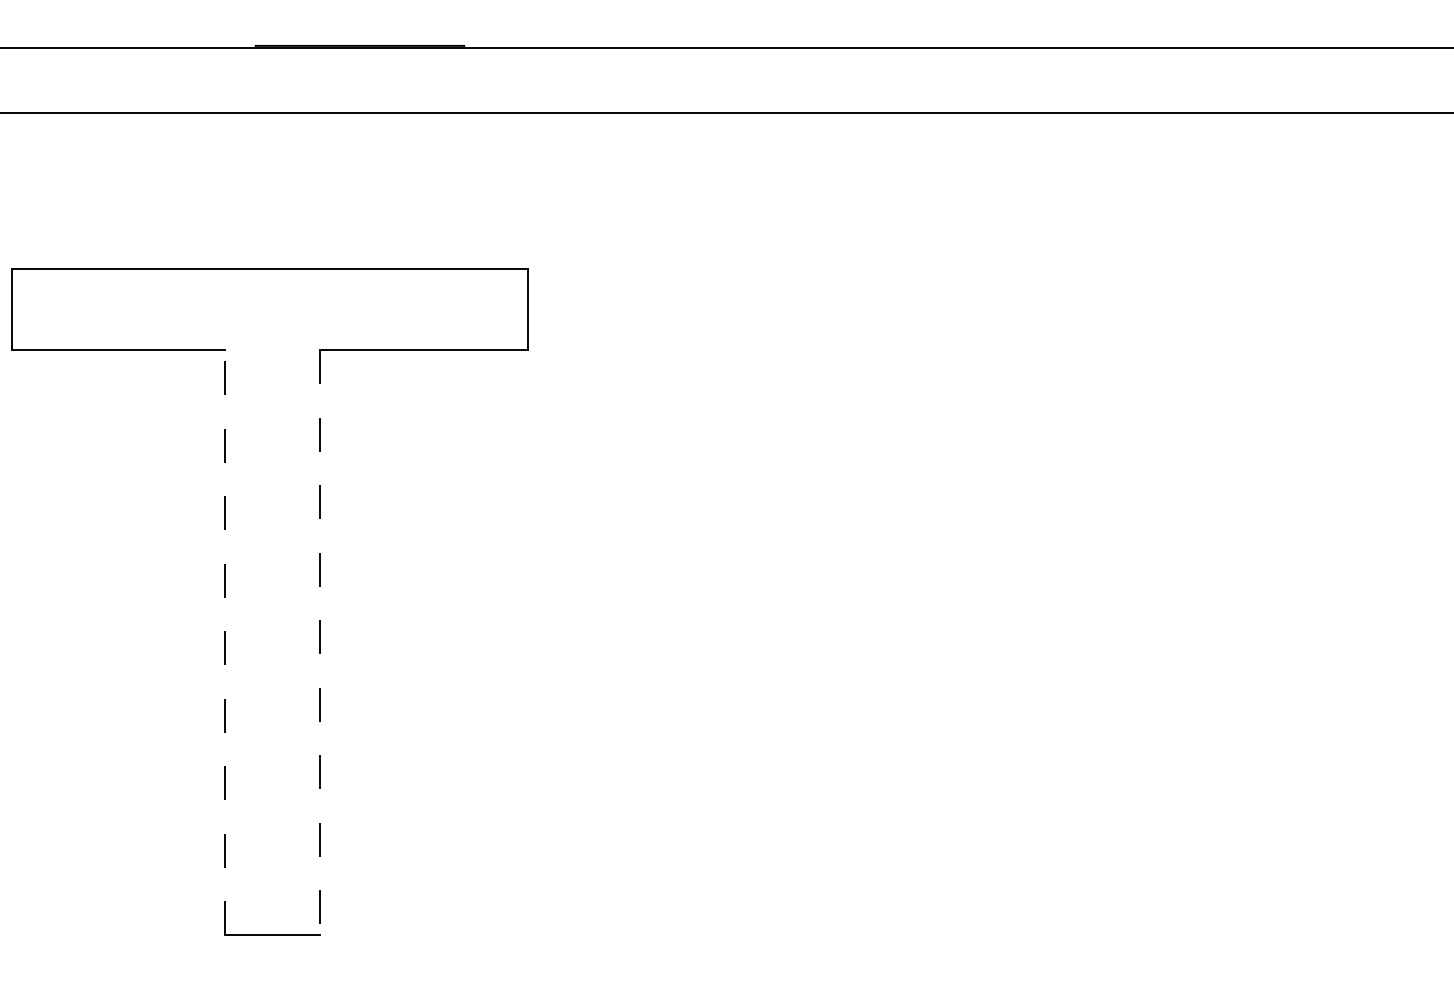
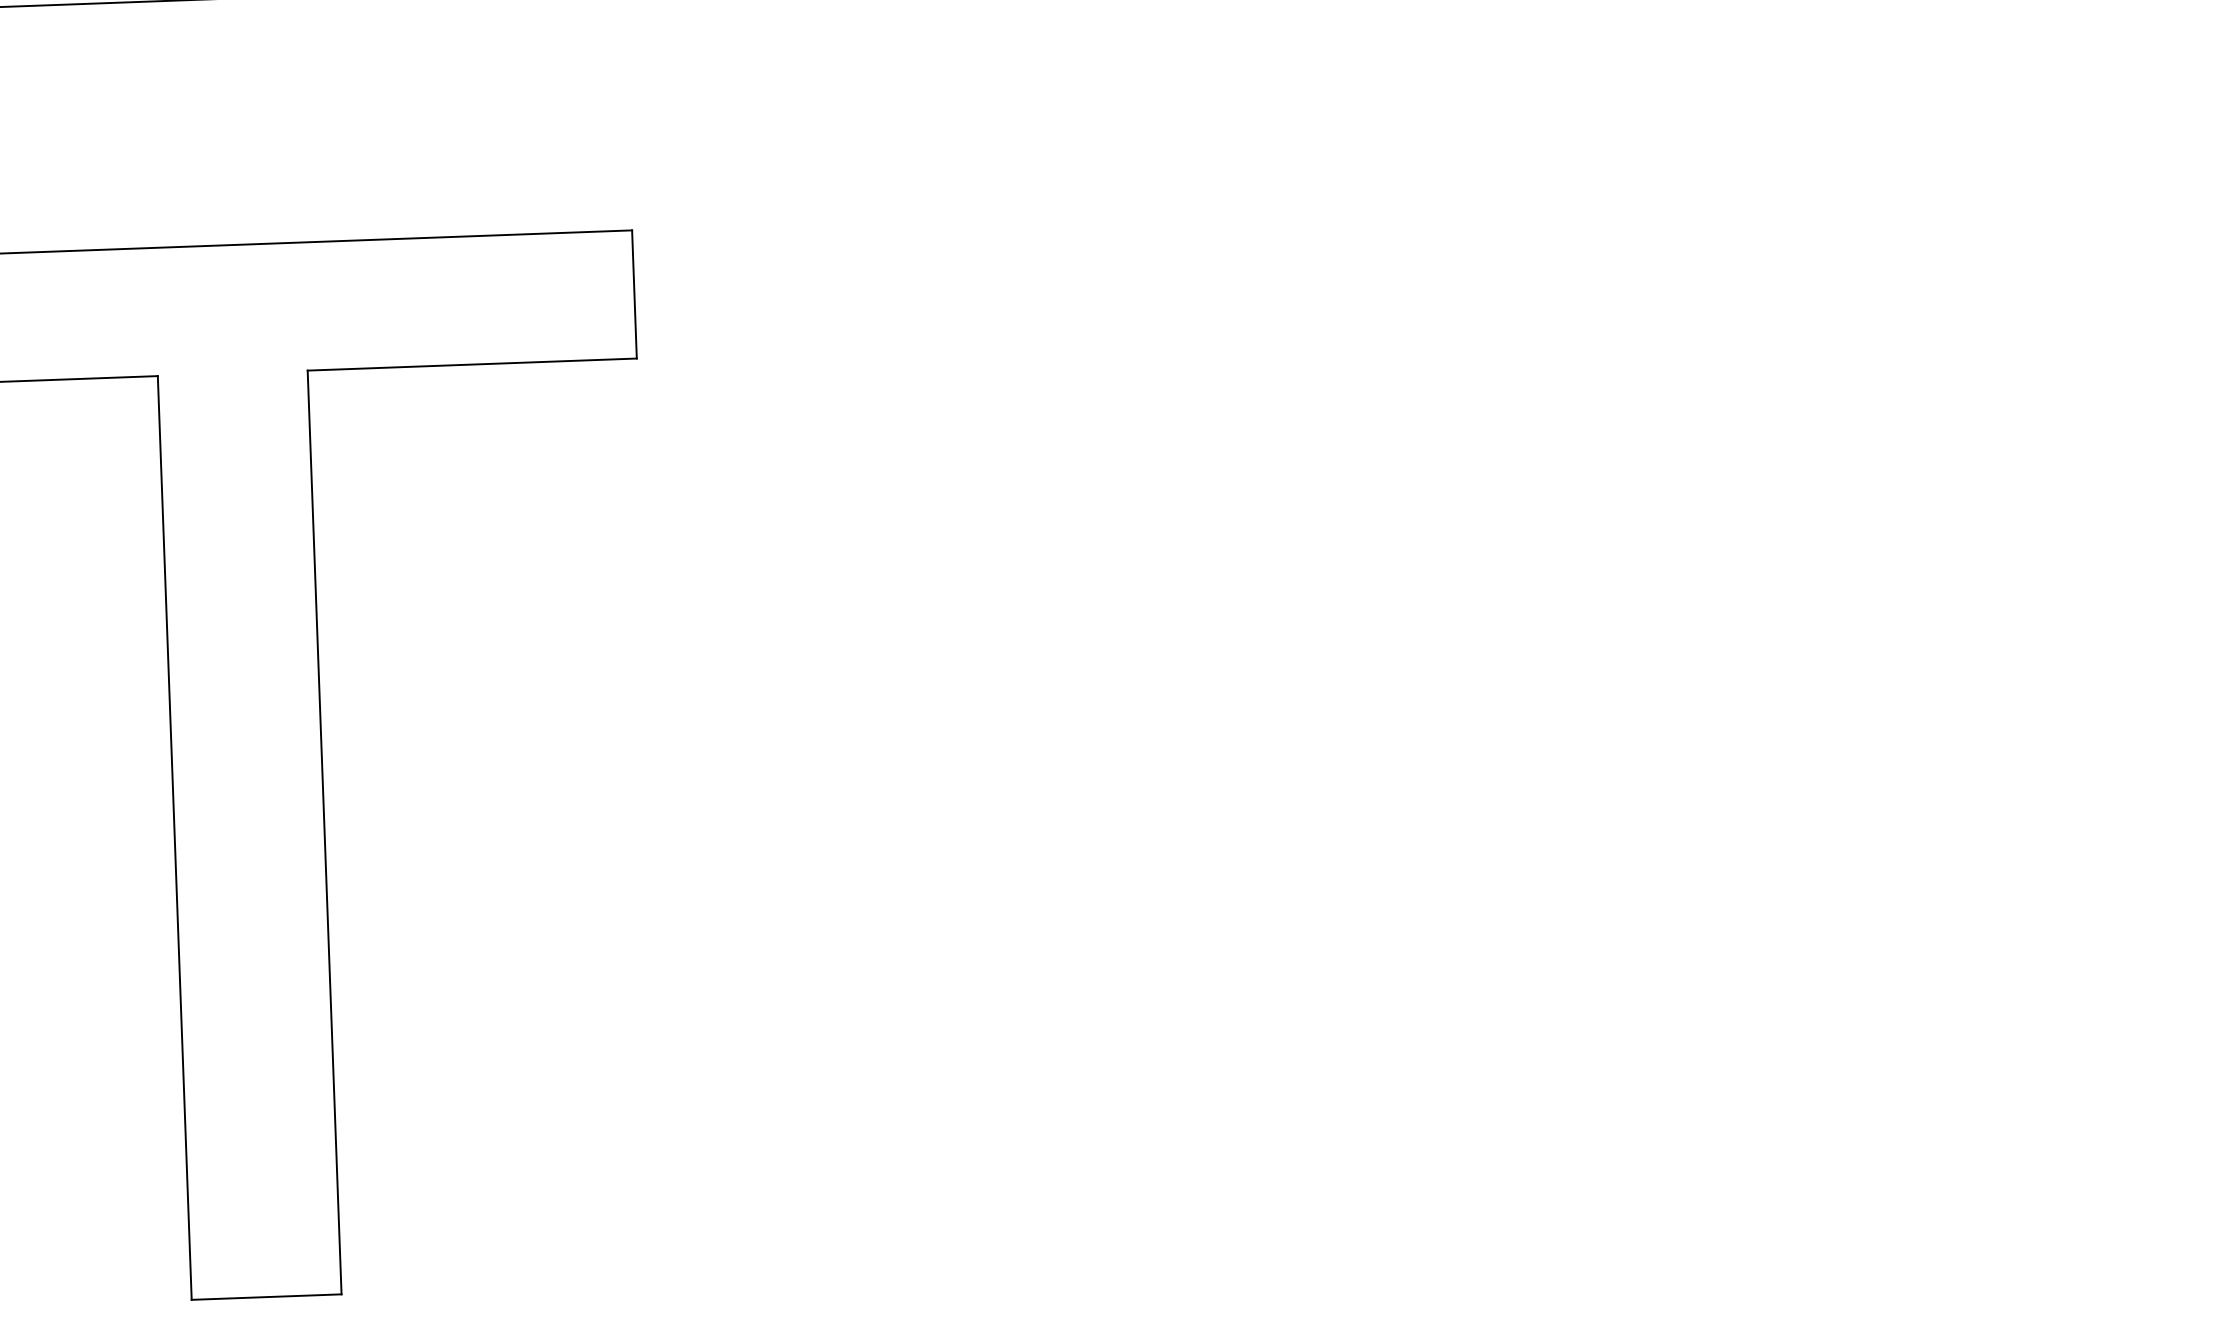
line: (225, 642) -> (175, 837), dashed -> solid
line: (320, 643) -> (325, 833), dashed -> solid

